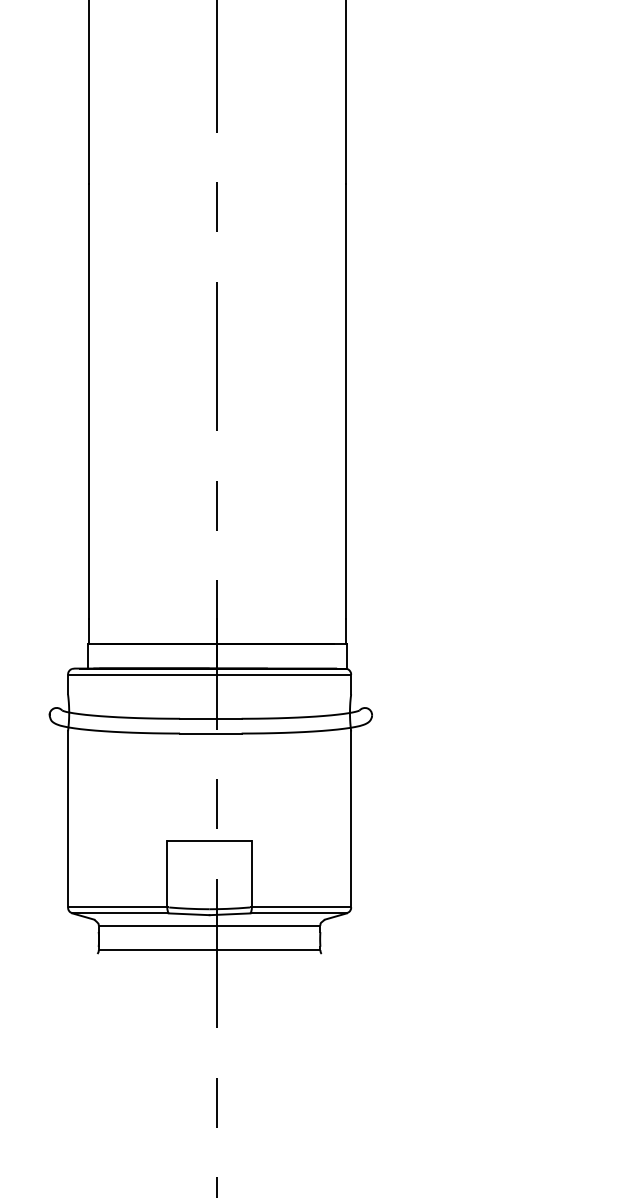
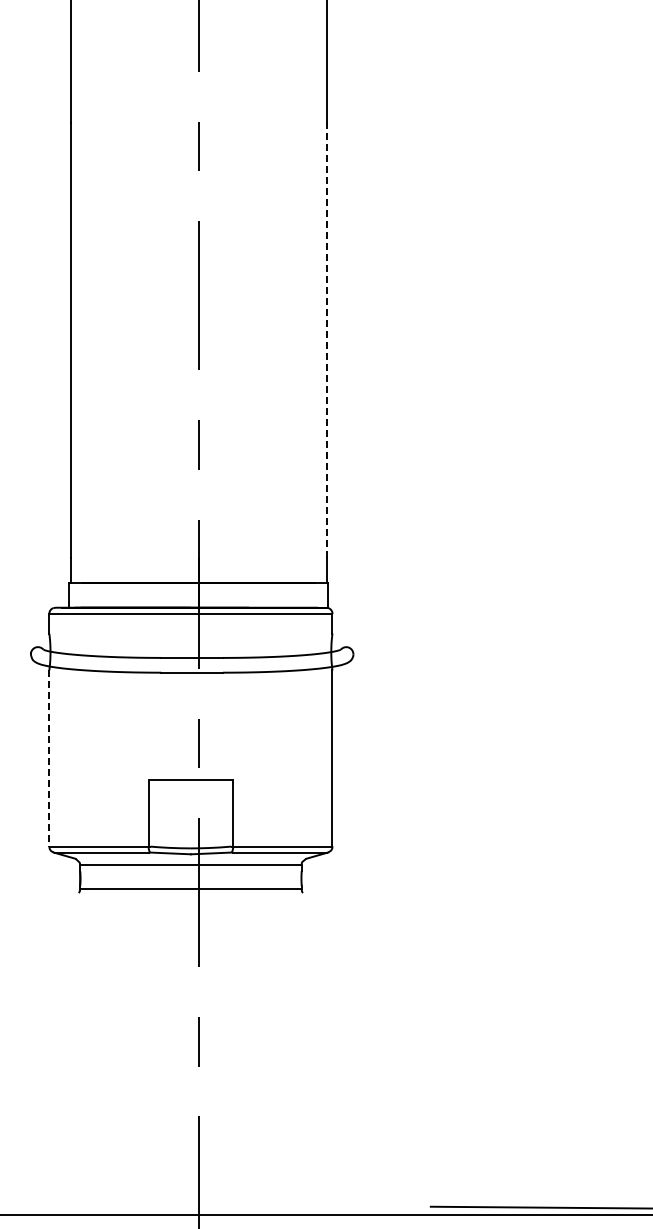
line: (345, 401) -> (326, 340), solid -> dashed
line: (68, 820) -> (49, 759), solid -> dashed

